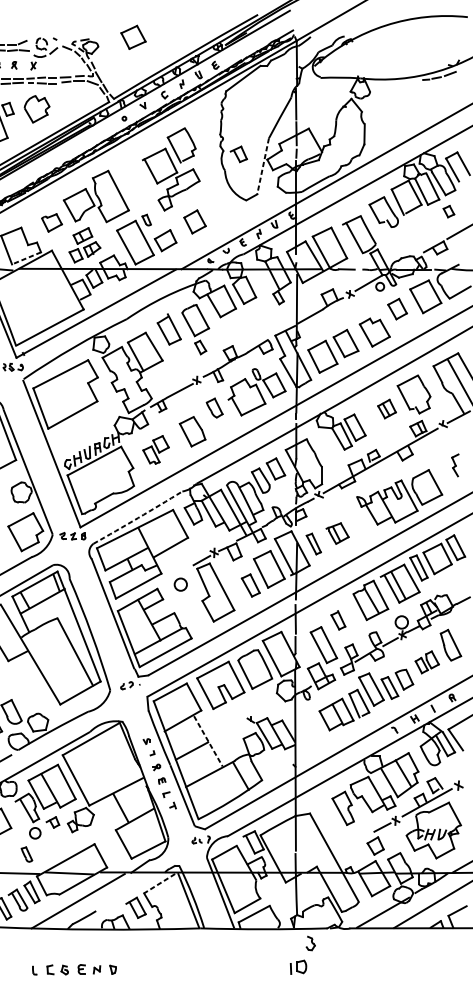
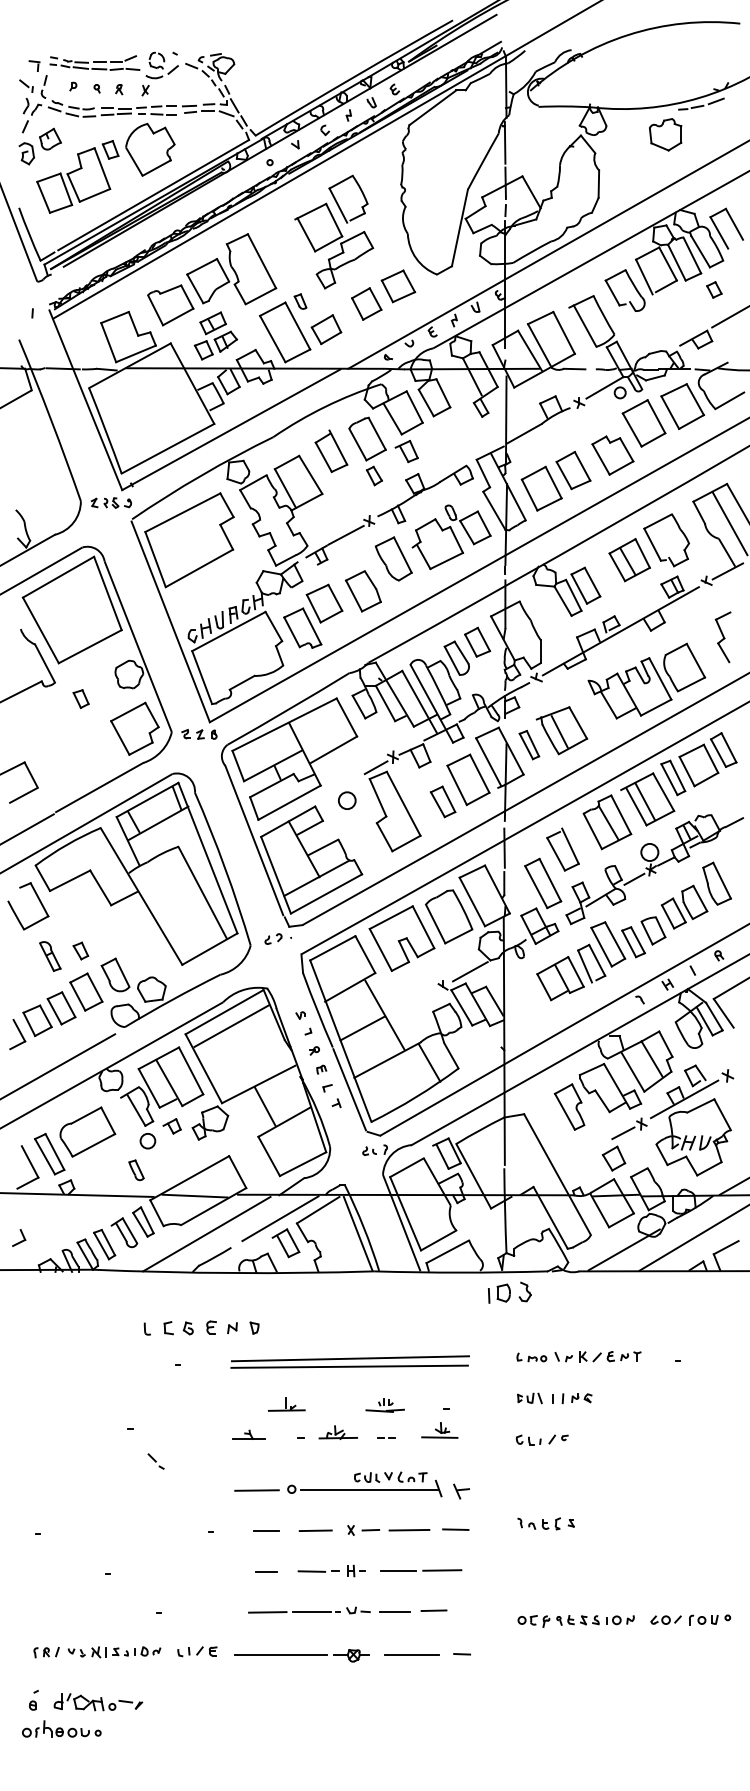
part: (133, 37) -> (398, 286), moved
part: (413, 98) -> (665, 134), added
part: (37, 109) -> (150, 149), size x1.43
part: (238, 154) -> (406, 451), moved
line: (262, 166) -> (459, 228), dashed -> solid
part: (51, 223) -> (170, 305), size x1.67
line: (26, 258) -> (136, 353), dashed -> solid
part: (397, 309) -> (643, 423), size x1.67
part: (214, 407) -> (393, 558), size x1.67
part: (386, 409) -> (629, 560), size x1.67
part: (156, 449) -> (313, 615), size x1.67
part: (454, 465) -> (722, 637), size x1.67
arc: (137, 518) -> (288, 709), dashed -> solid
part: (337, 533) -> (561, 730), size x1.67
part: (338, 620) -> (562, 849), size x1.67
part: (427, 661) -> (684, 906), size x1.43
line: (270, 709) -> (470, 971), added
line: (208, 741) -> (384, 1015), dashed -> solid
line: (96, 748) -> (231, 1025), added
line: (159, 883) -> (317, 1210), dashed -> solid
line: (132, 889) -> (280, 1218), added
part: (298, 967) -> (499, 1293), moved

